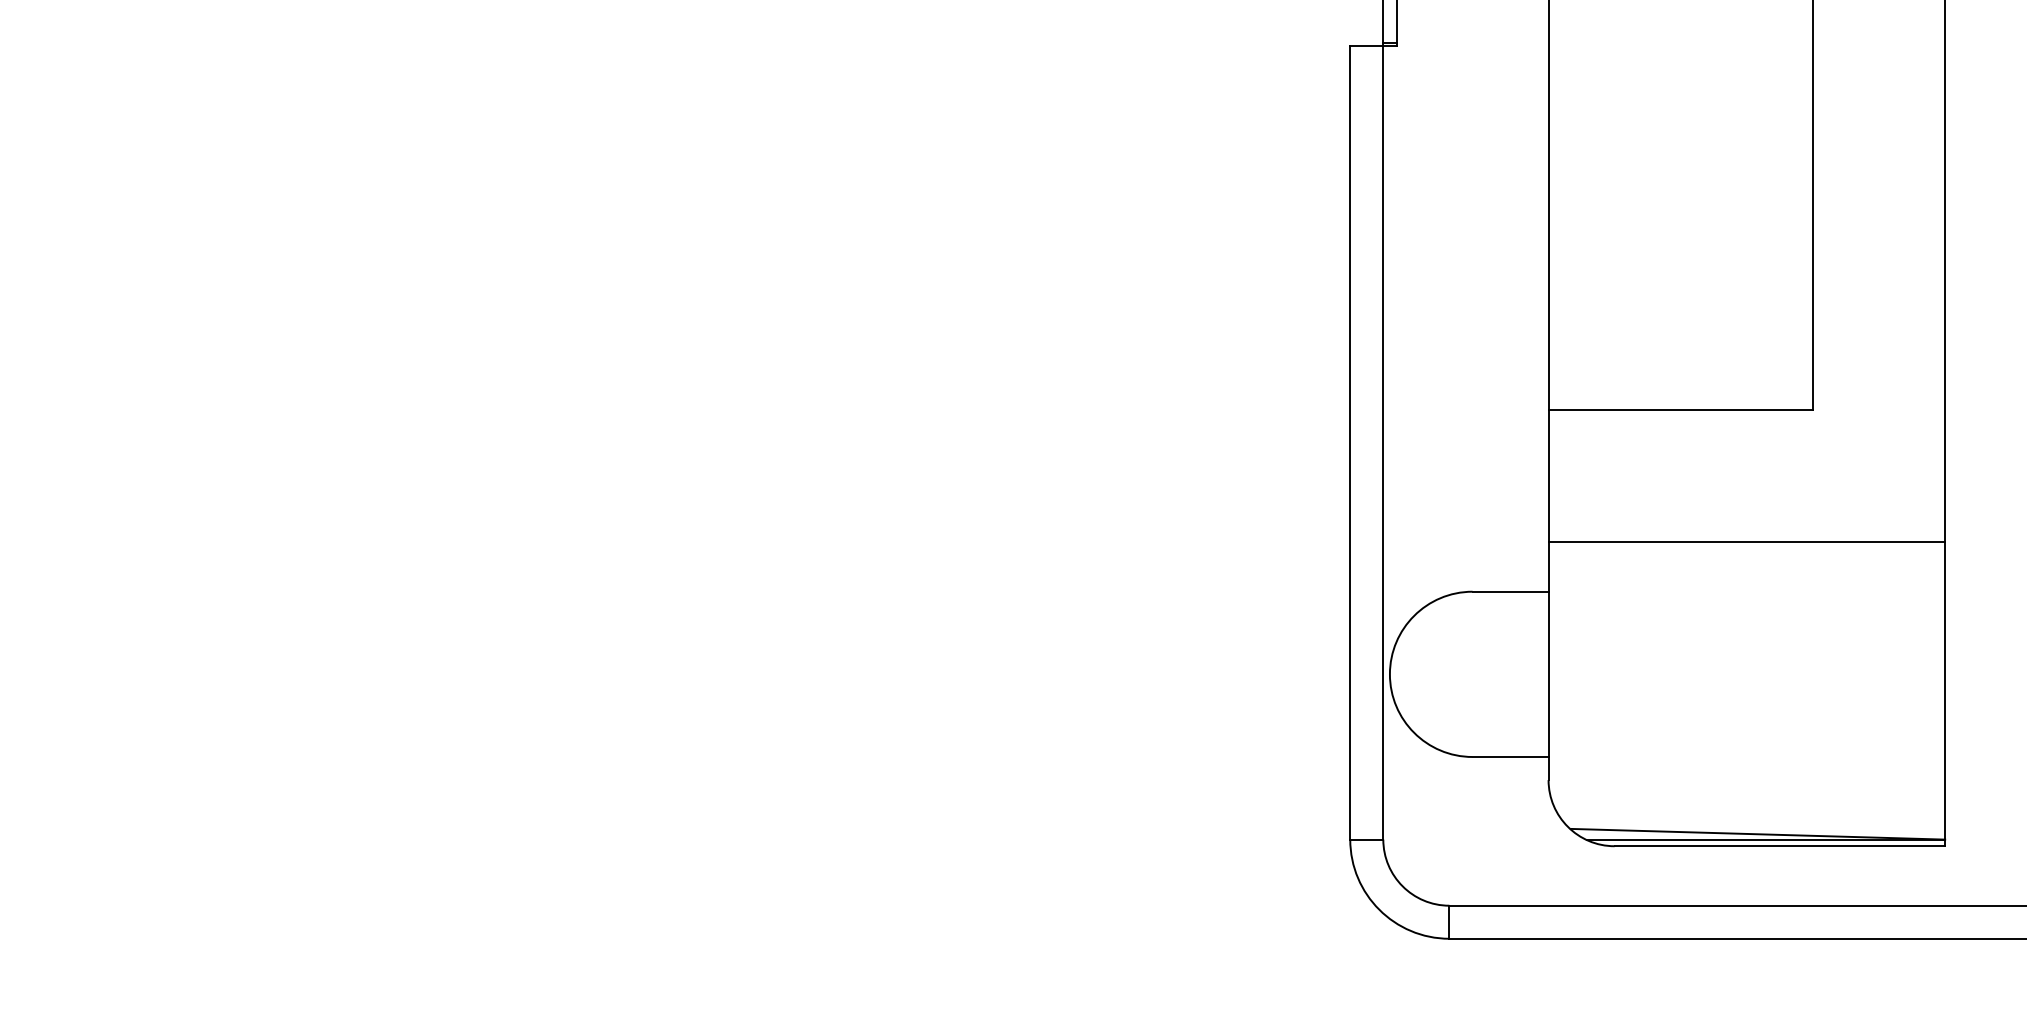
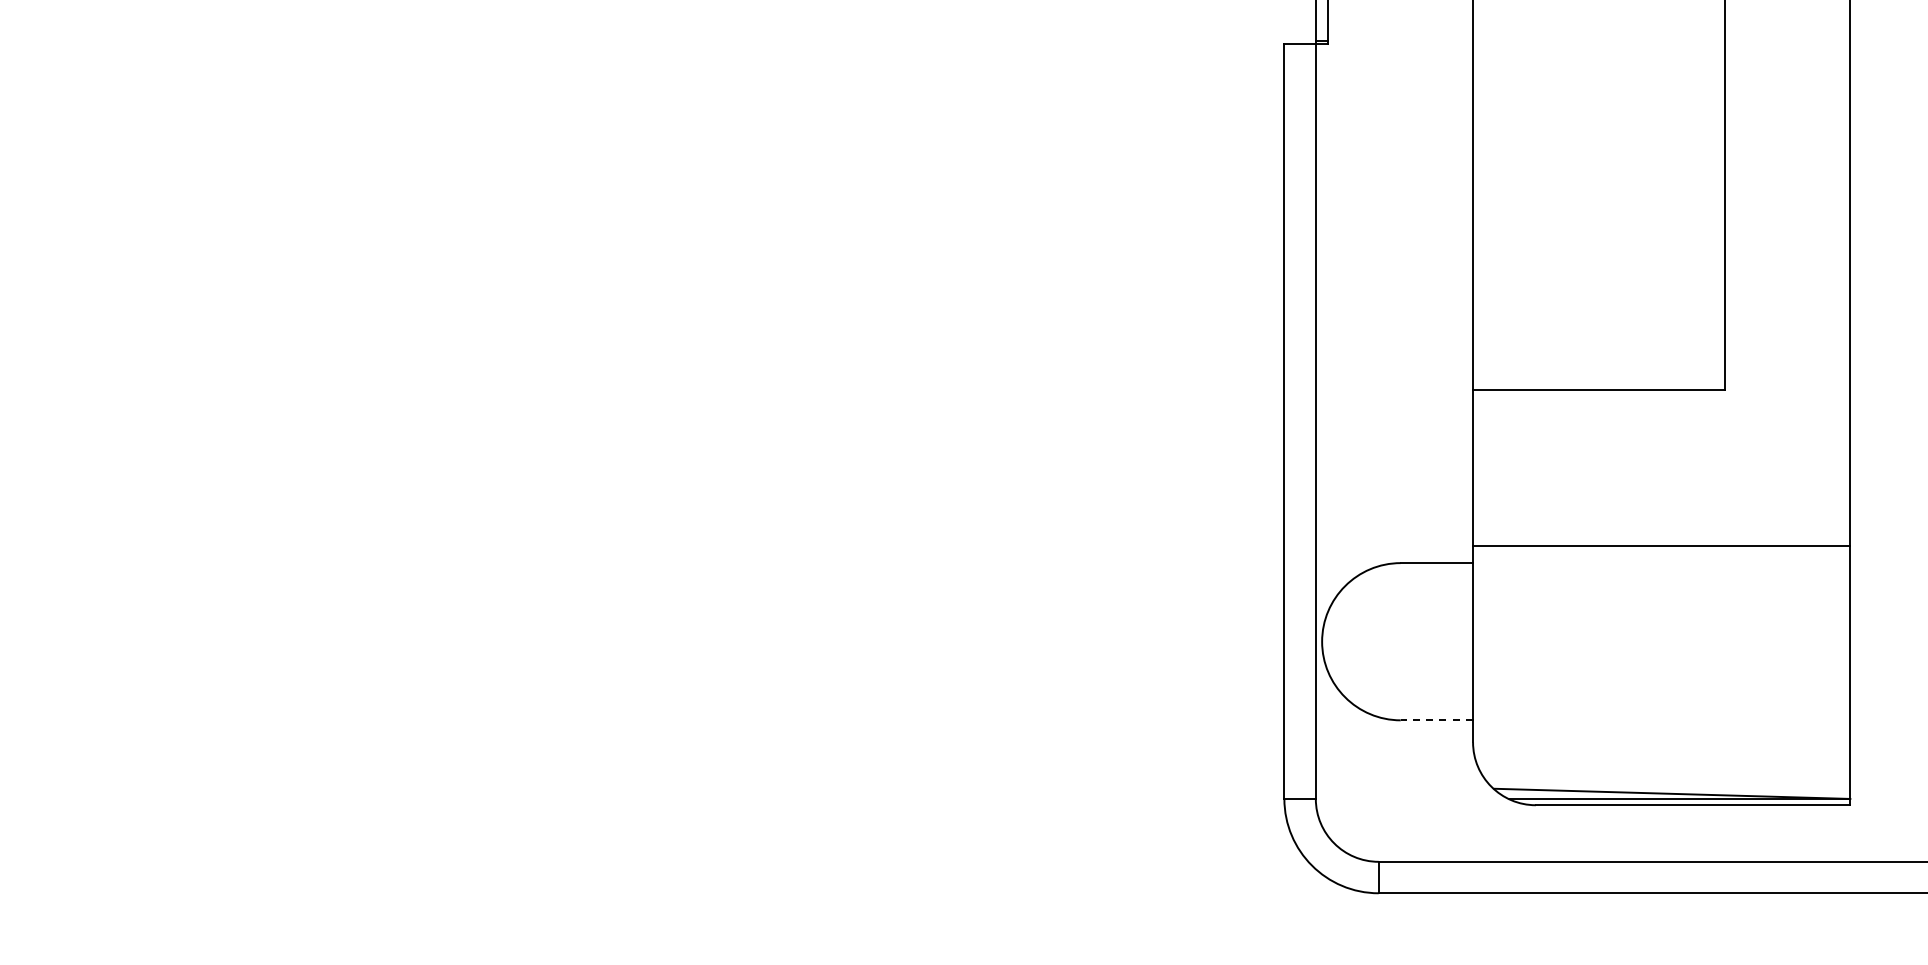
line: (1746, 541) -> (1661, 545), moved
line: (1510, 757) -> (1436, 720), solid -> dashed

